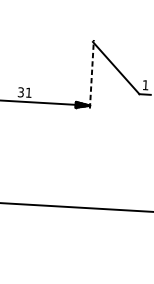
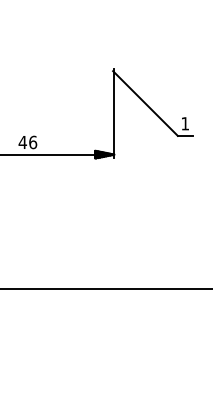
line: (92, 74) -> (114, 113), dashed -> solid
text: (24, 92) -> (27, 142), 31 -> 46

